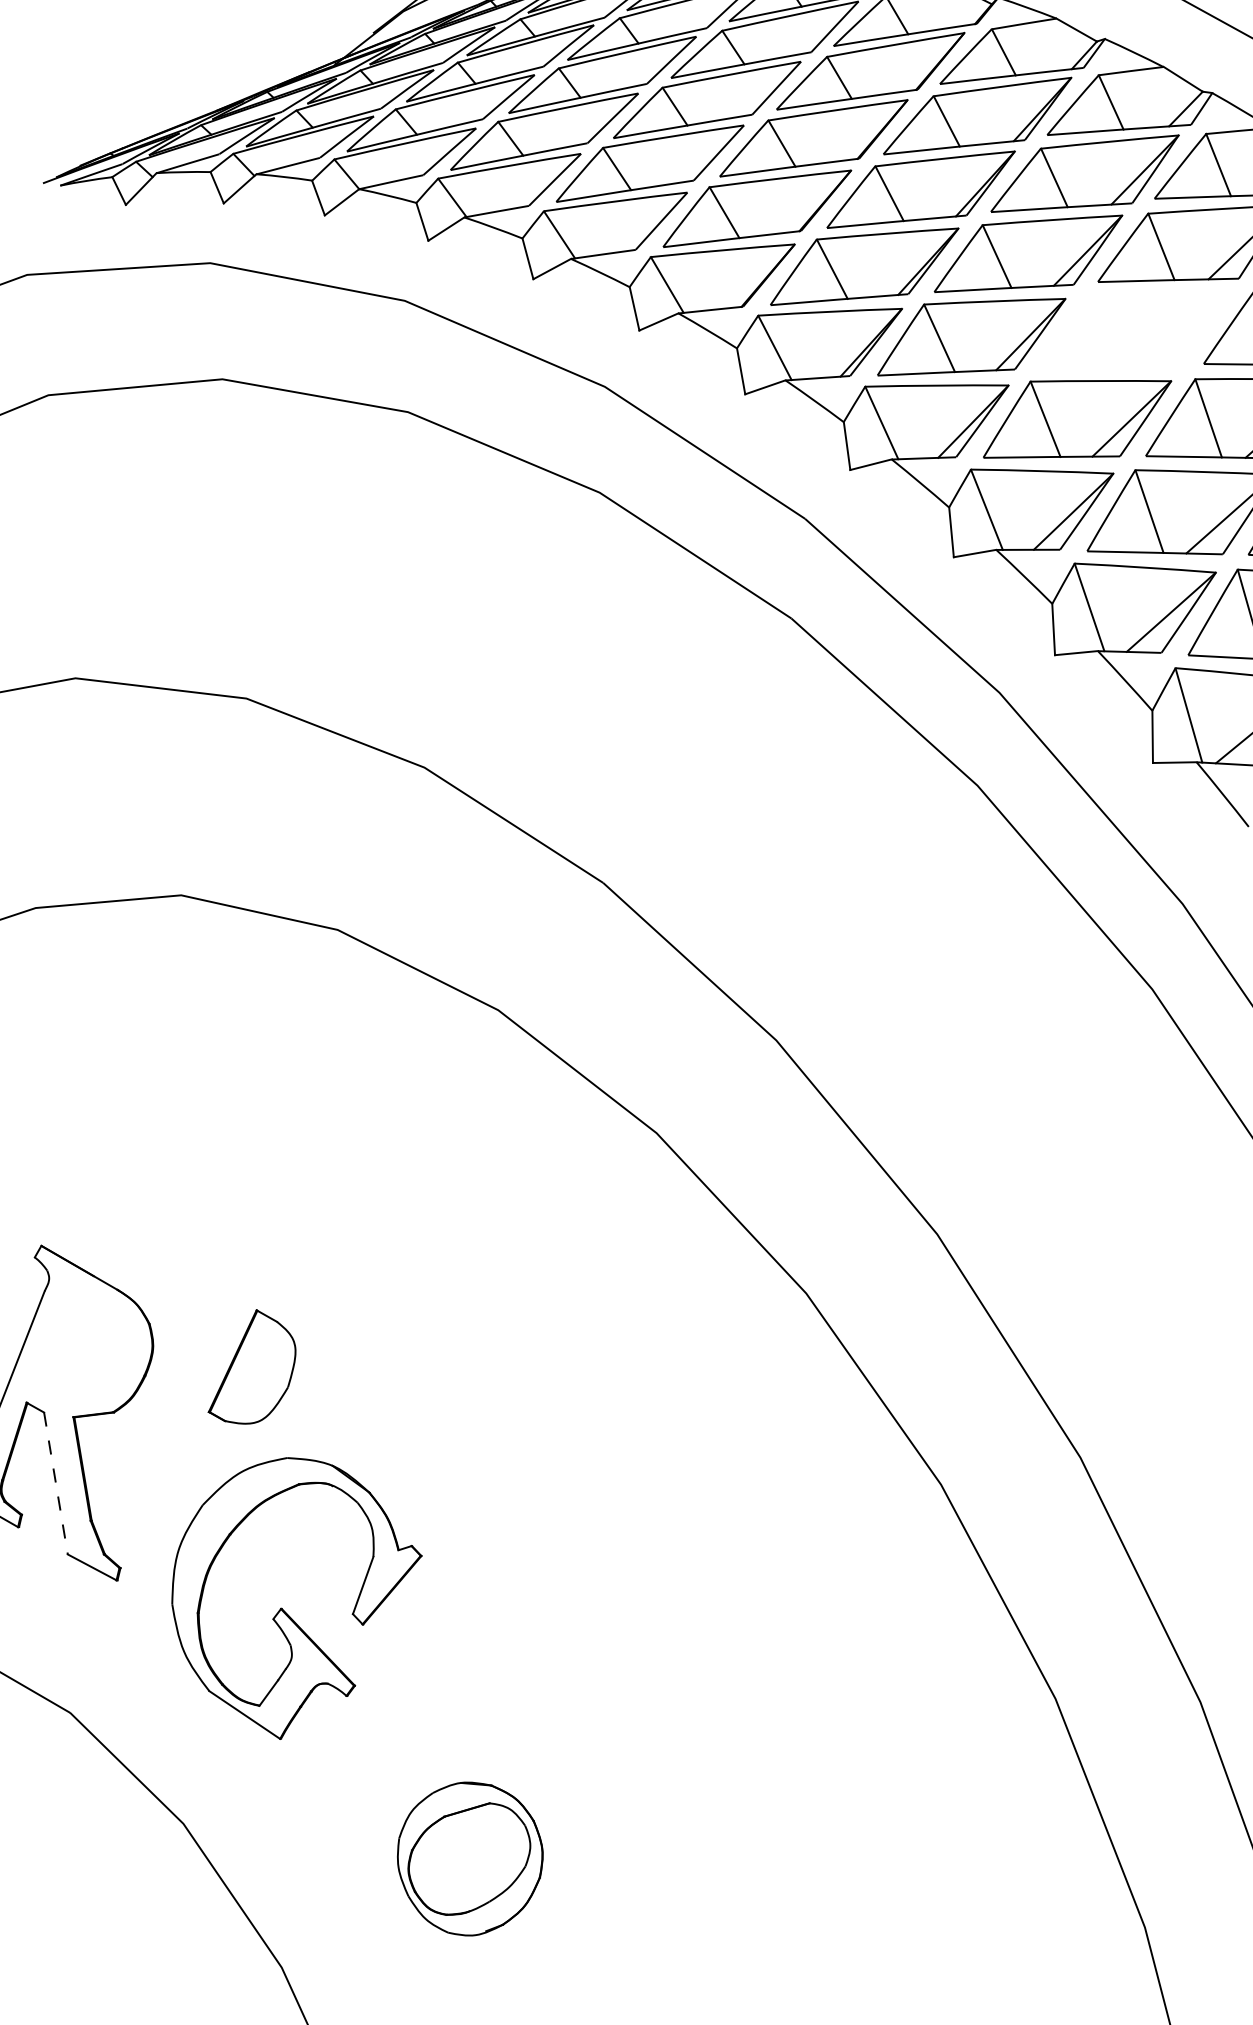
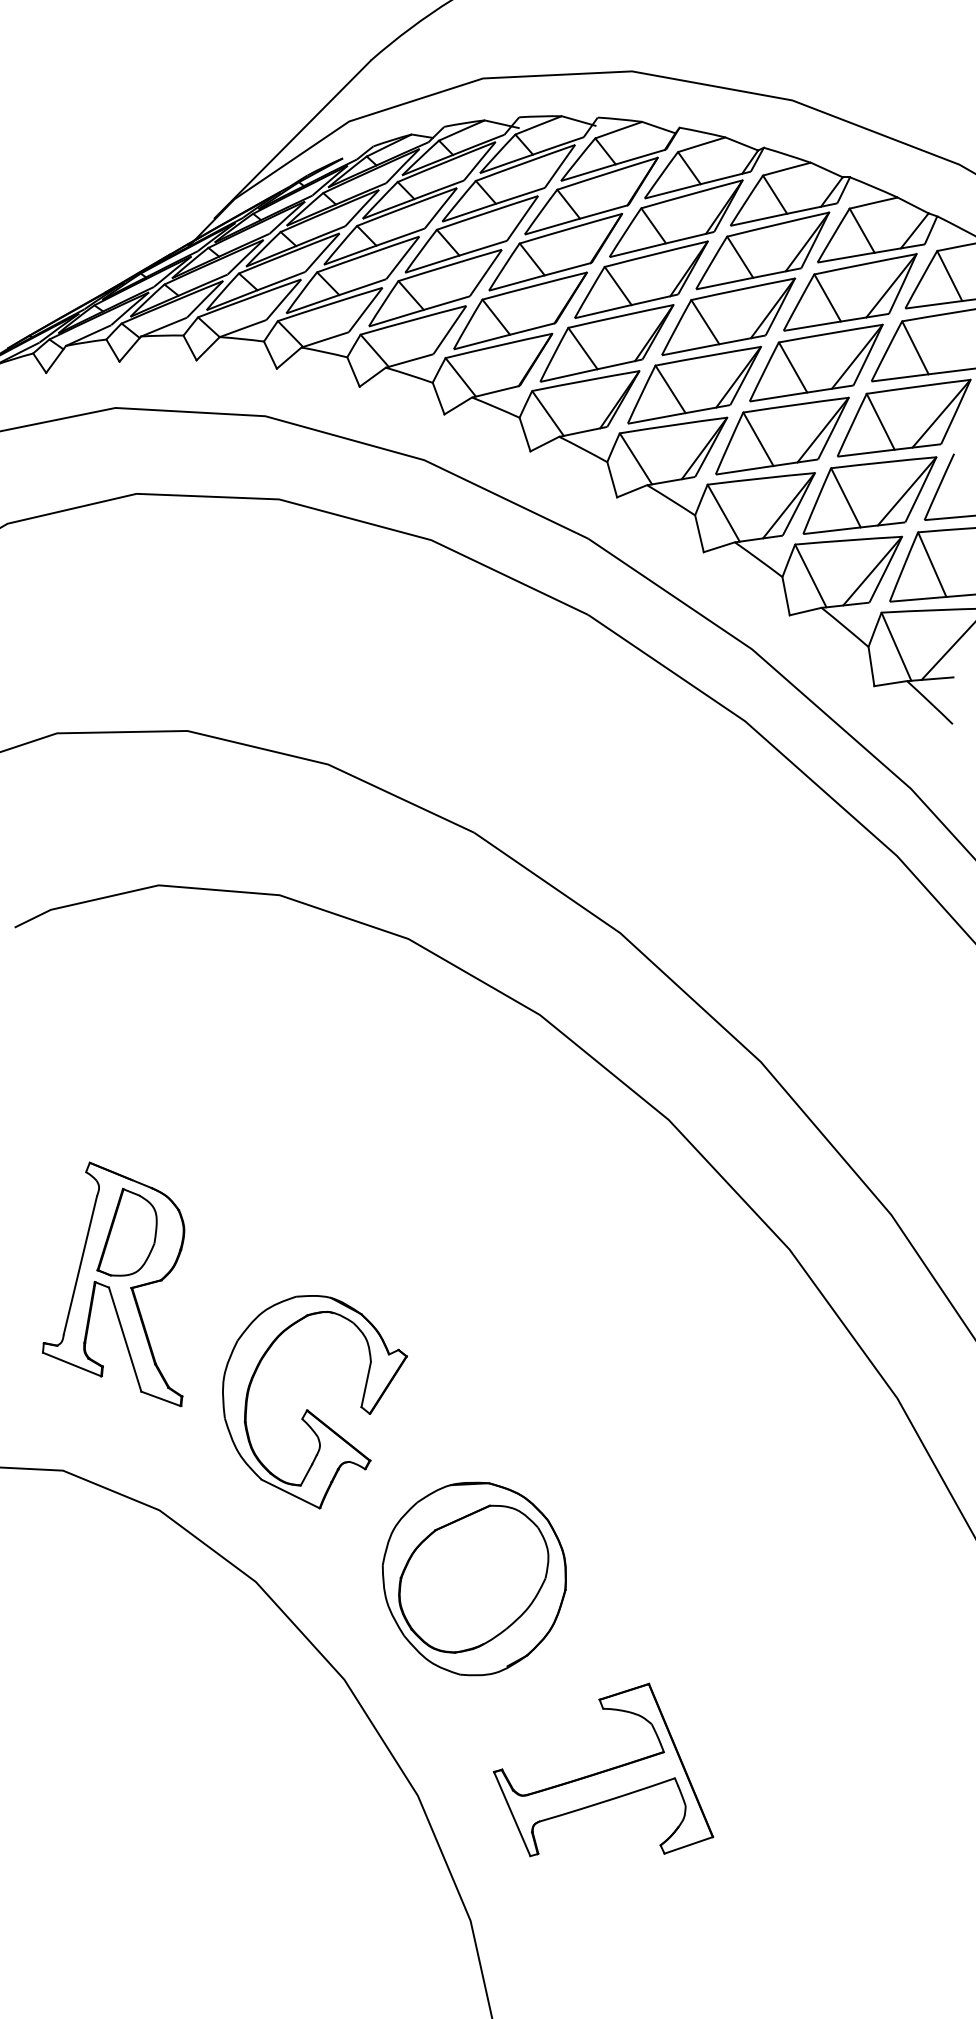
part: (1135, 329) -> (816, 362), added
part: (253, 1366) -> (126, 1231), moved
line: (56, 1484) -> (125, 1340), dashed -> solid
part: (468, 1858) -> (473, 1578), size x1.67

